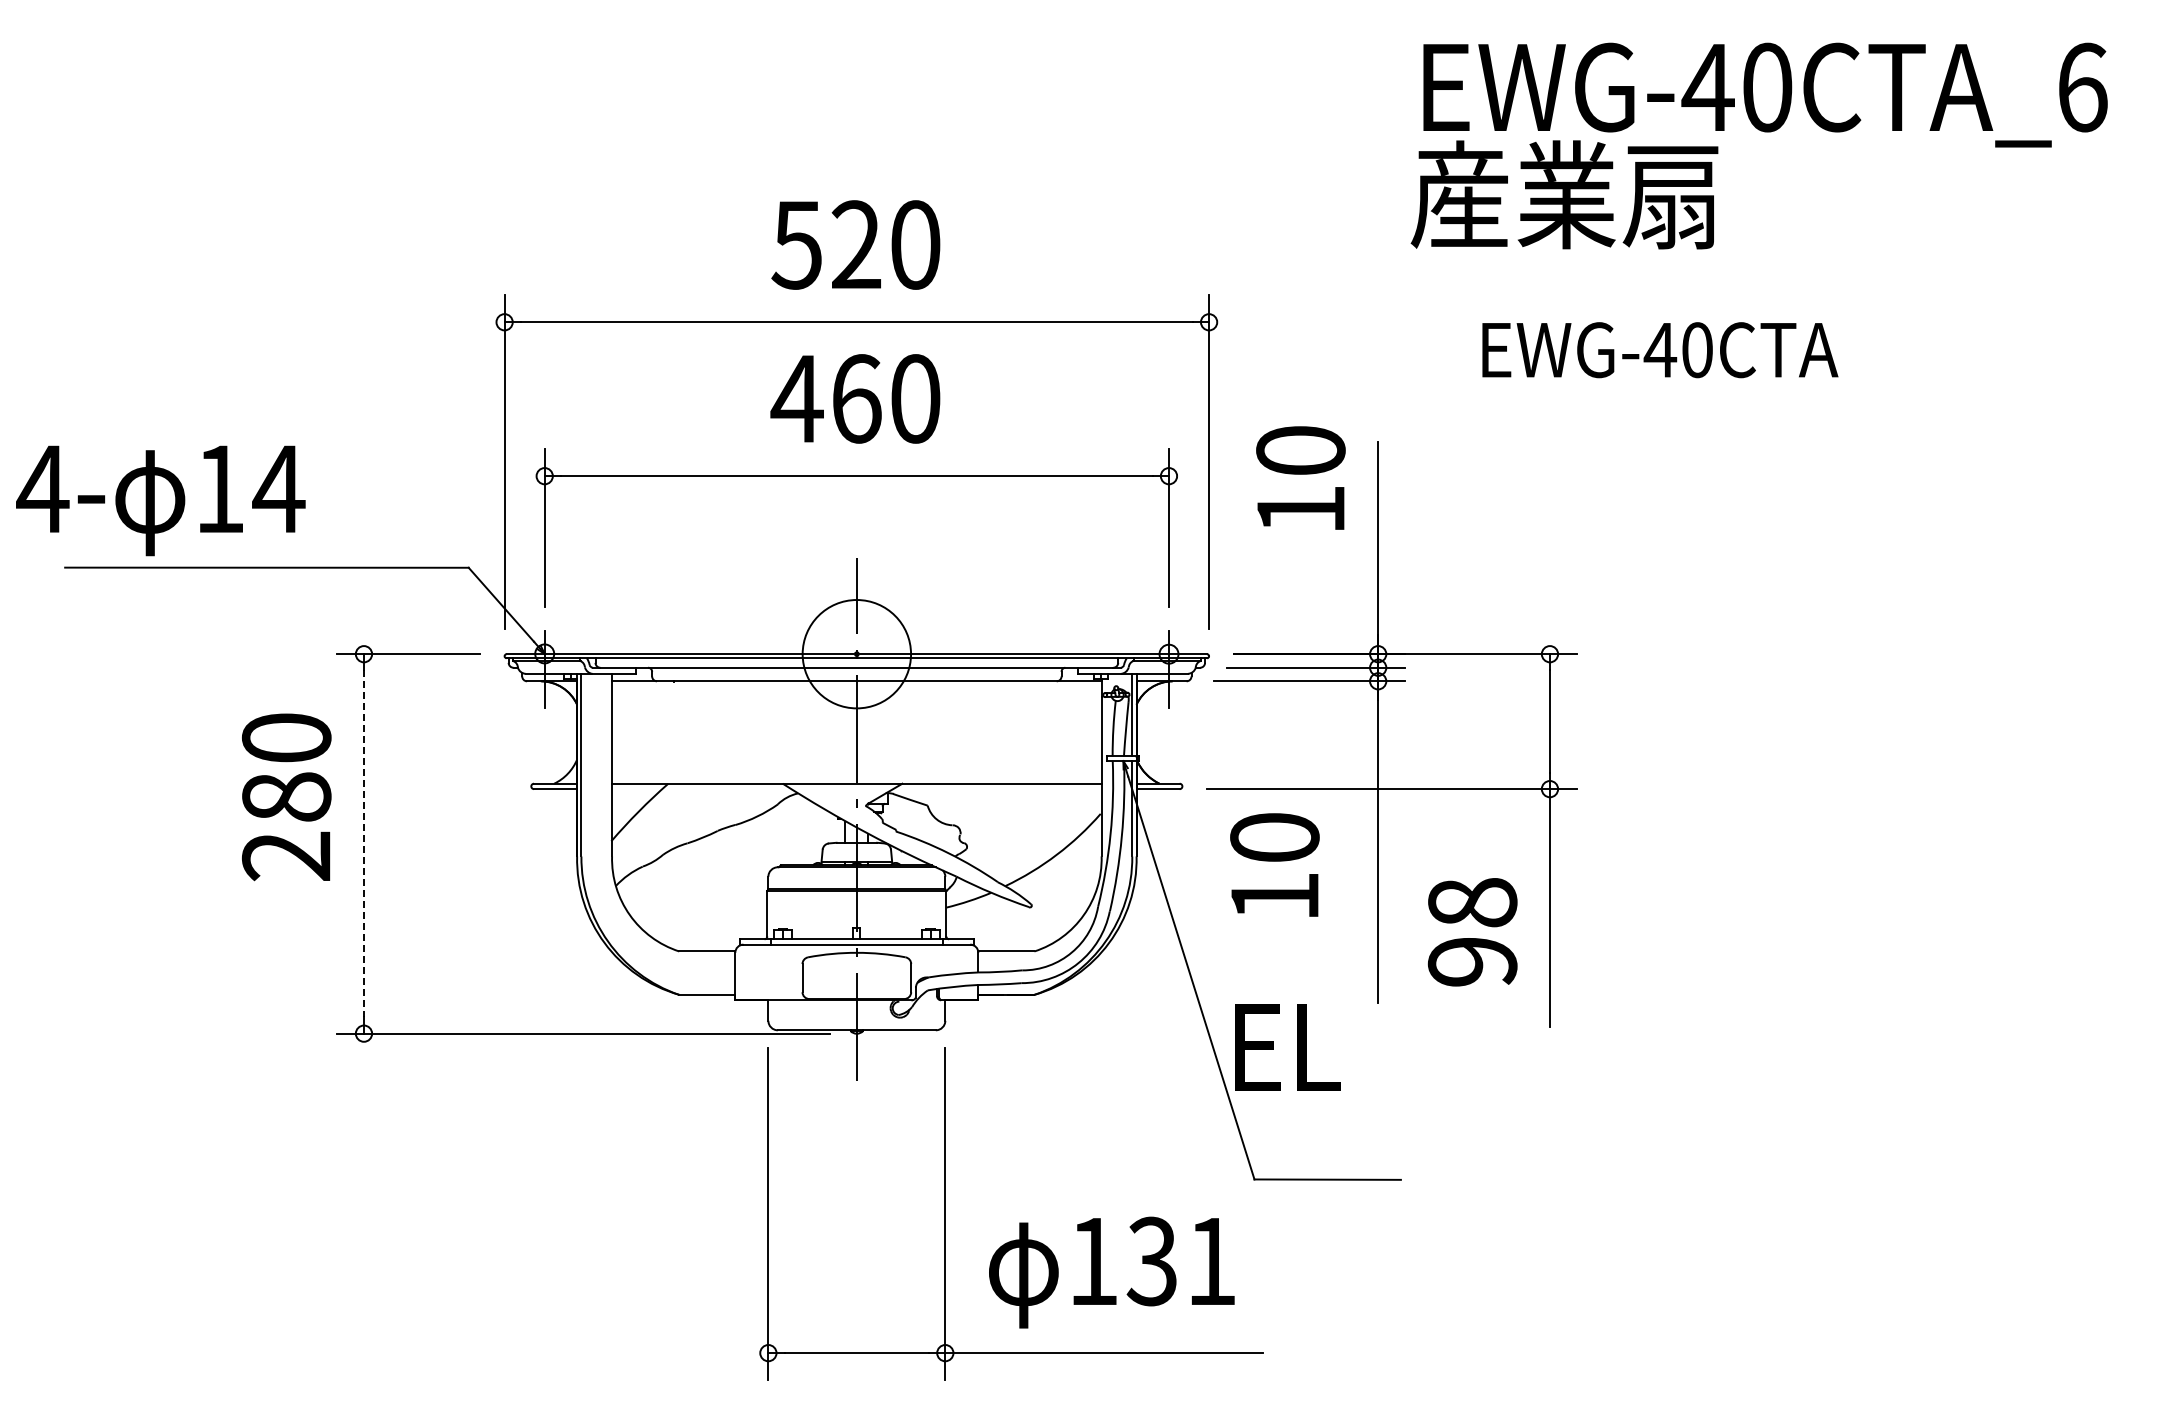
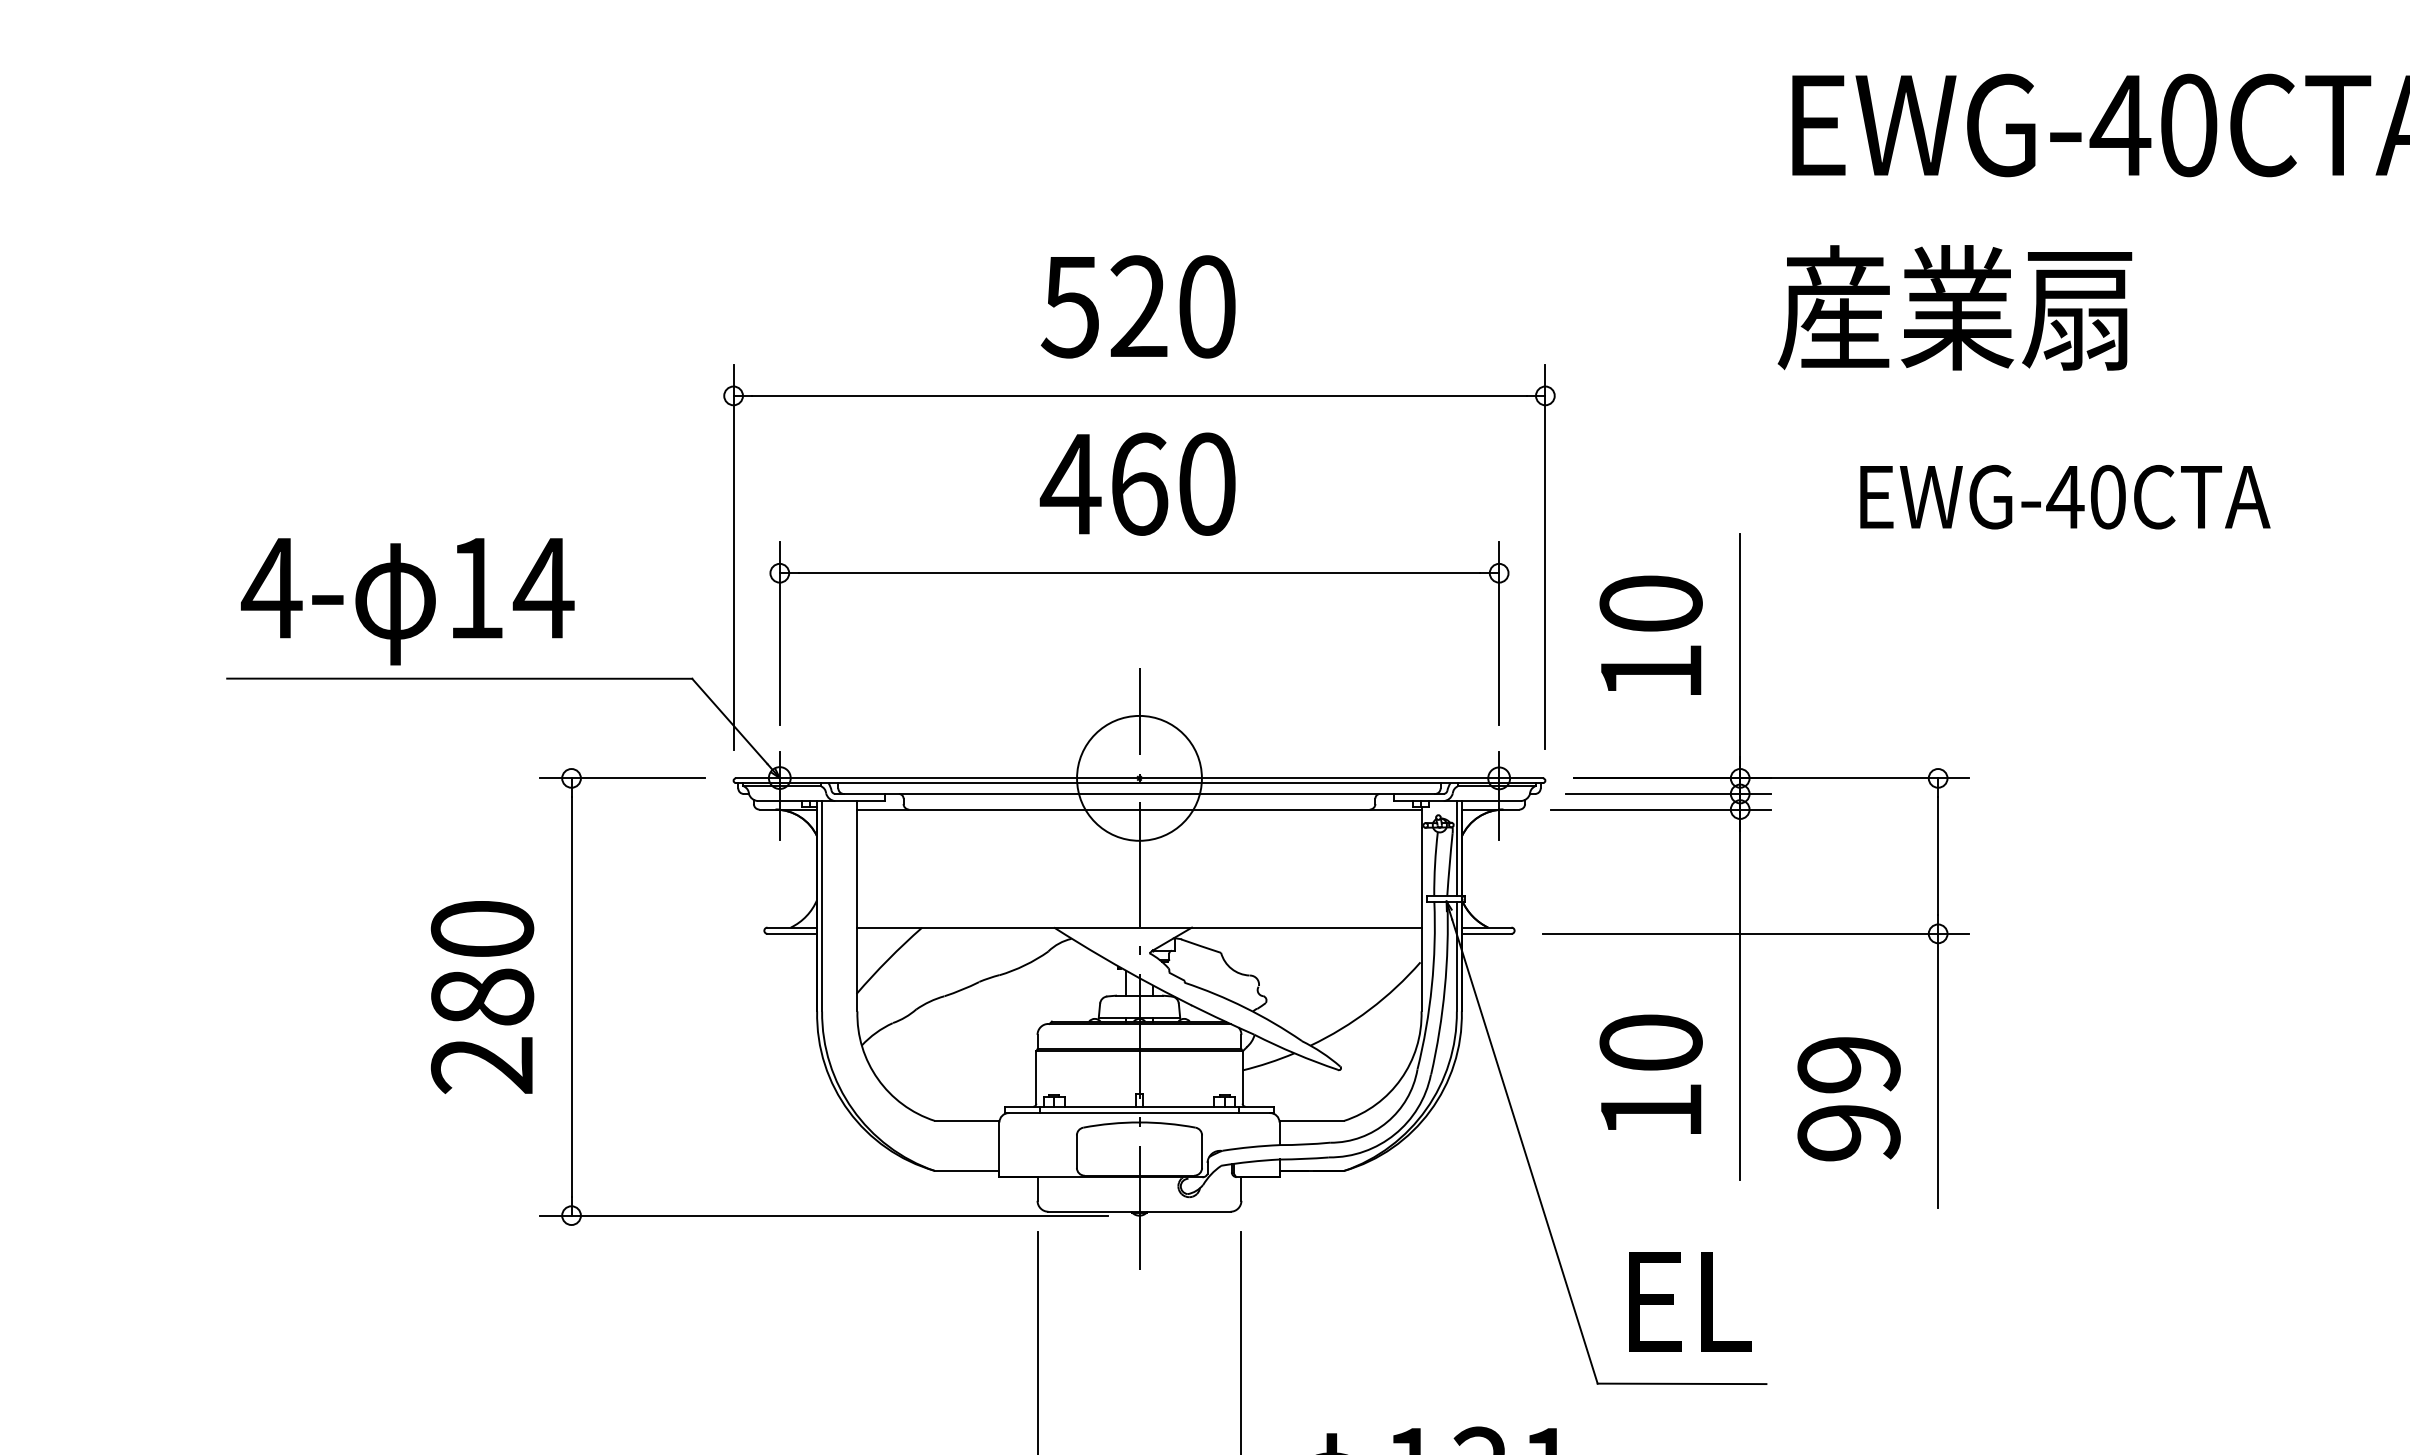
text: (1564, 194) -> (1954, 307), moved
text: (1660, 350) -> (2065, 497), moved
text: (1300, 477) -> (1650, 634), moved
text: (160, 500) -> (407, 601), moved
text: (286, 797) -> (482, 997), moved
line: (363, 844) -> (570, 997), dashed -> solid
text: (1274, 864) -> (1650, 1073), moved
text: (1472, 902) -> (1848, 1064), 98 -> 99
text: (1287, 1047) -> (1689, 1301), moved

